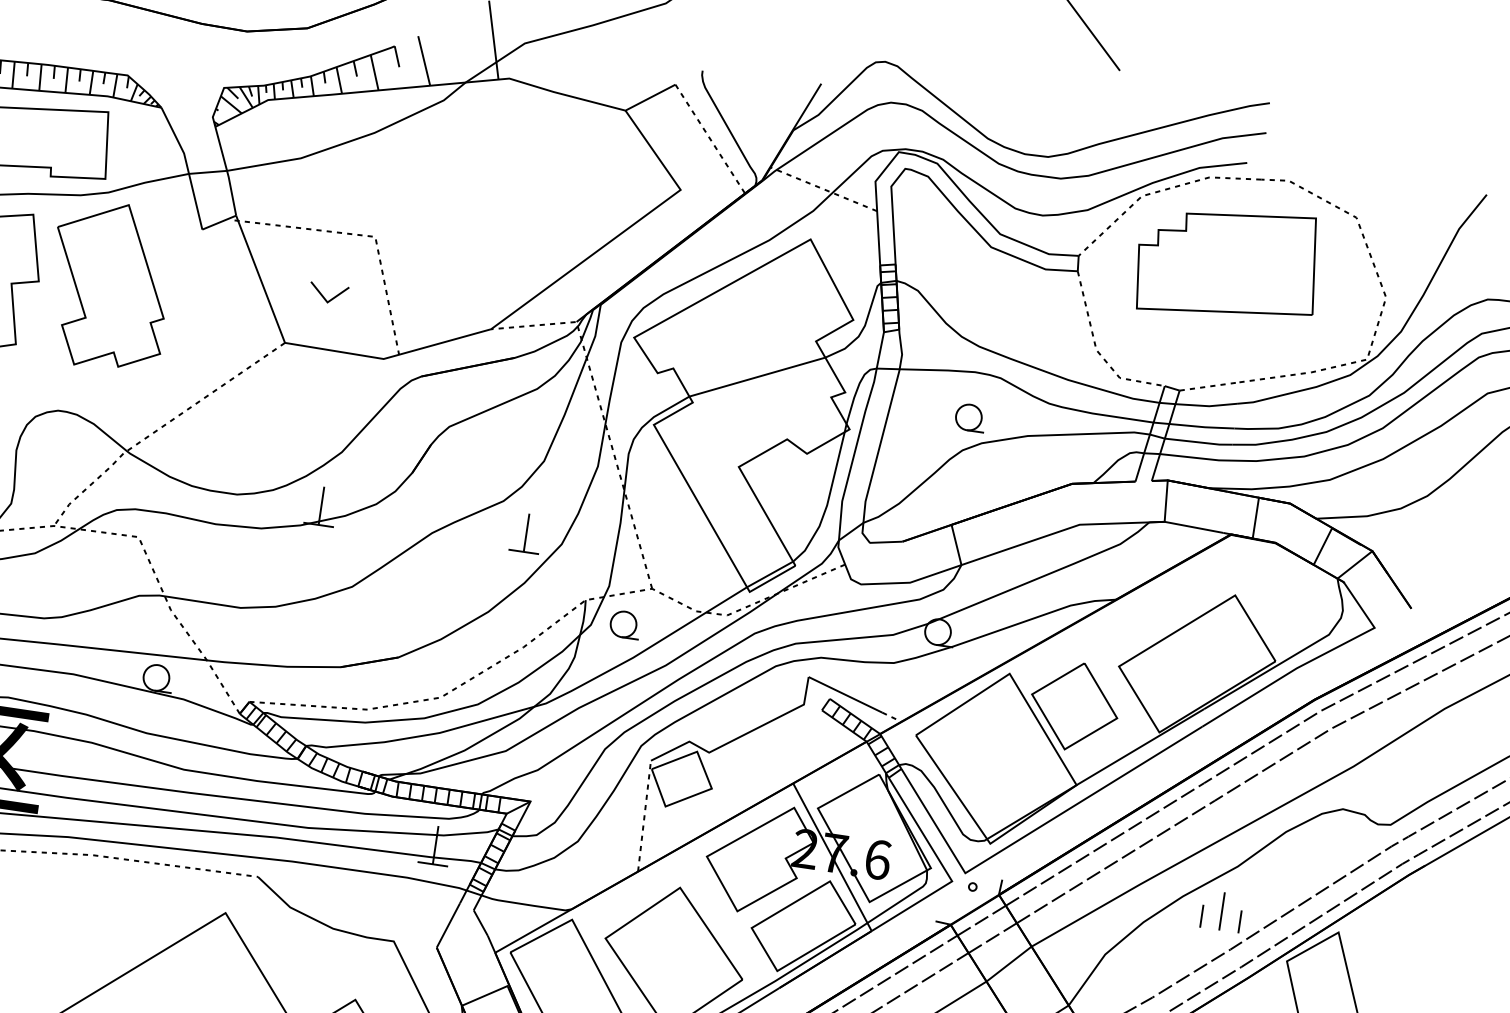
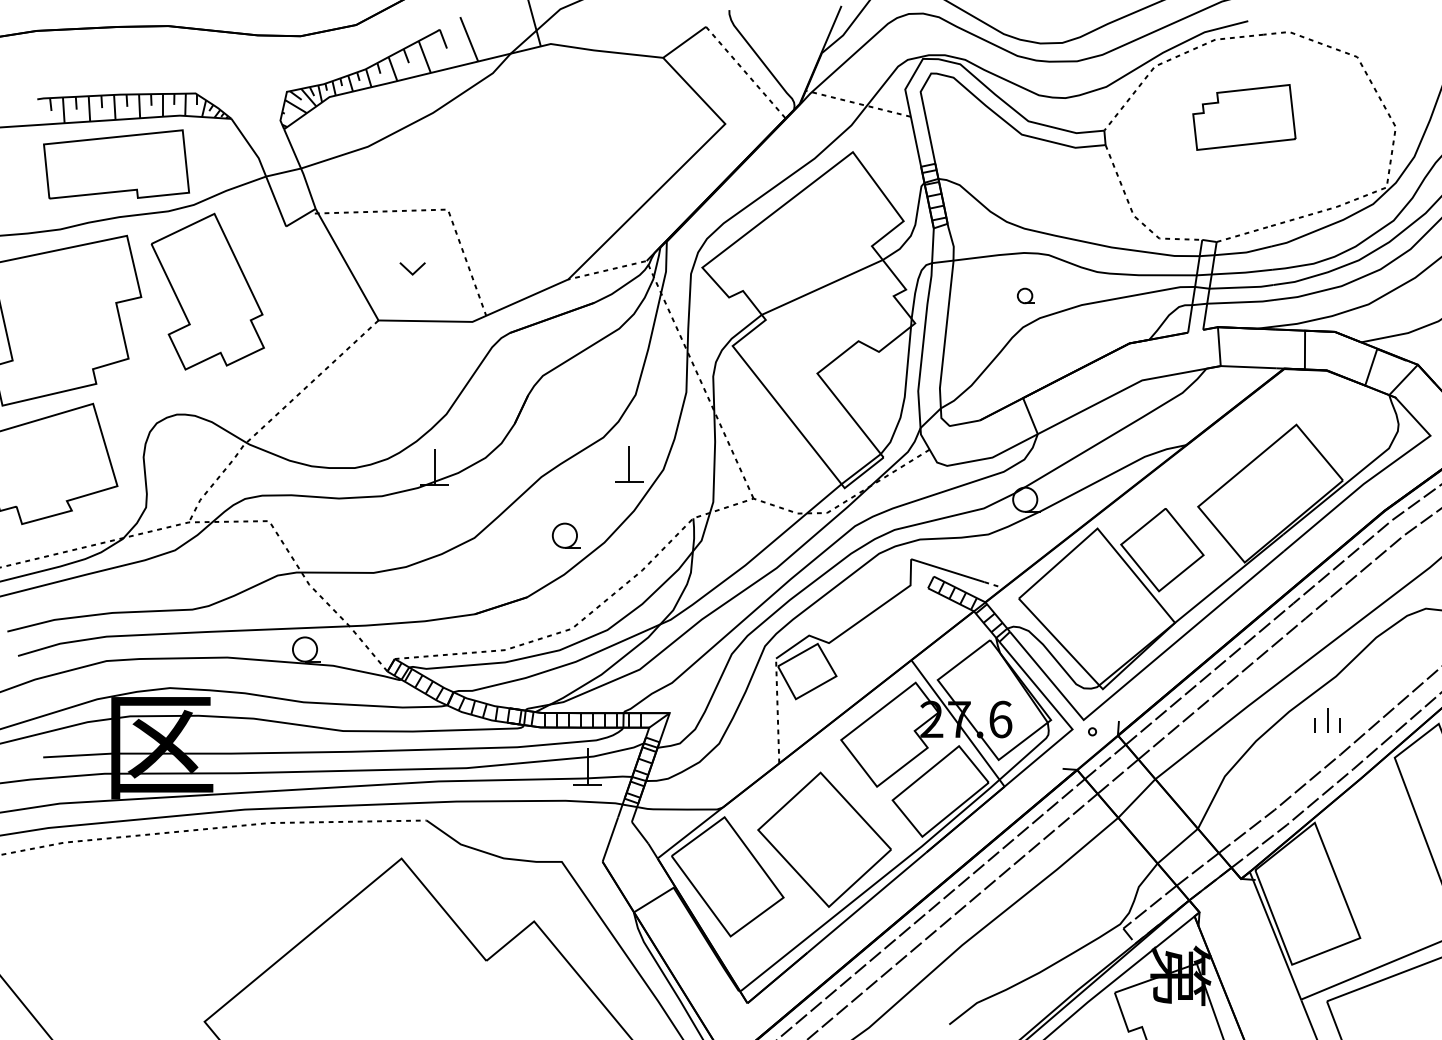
part: (1228, 263) -> (1244, 117), size x0.6
part: (328, 293) -> (412, 268), size x0.7
part: (970, 417) -> (1025, 295), size x0.6
part: (624, 624) -> (565, 535), moved
part: (1222, 910) -> (1327, 719), size x0.7

